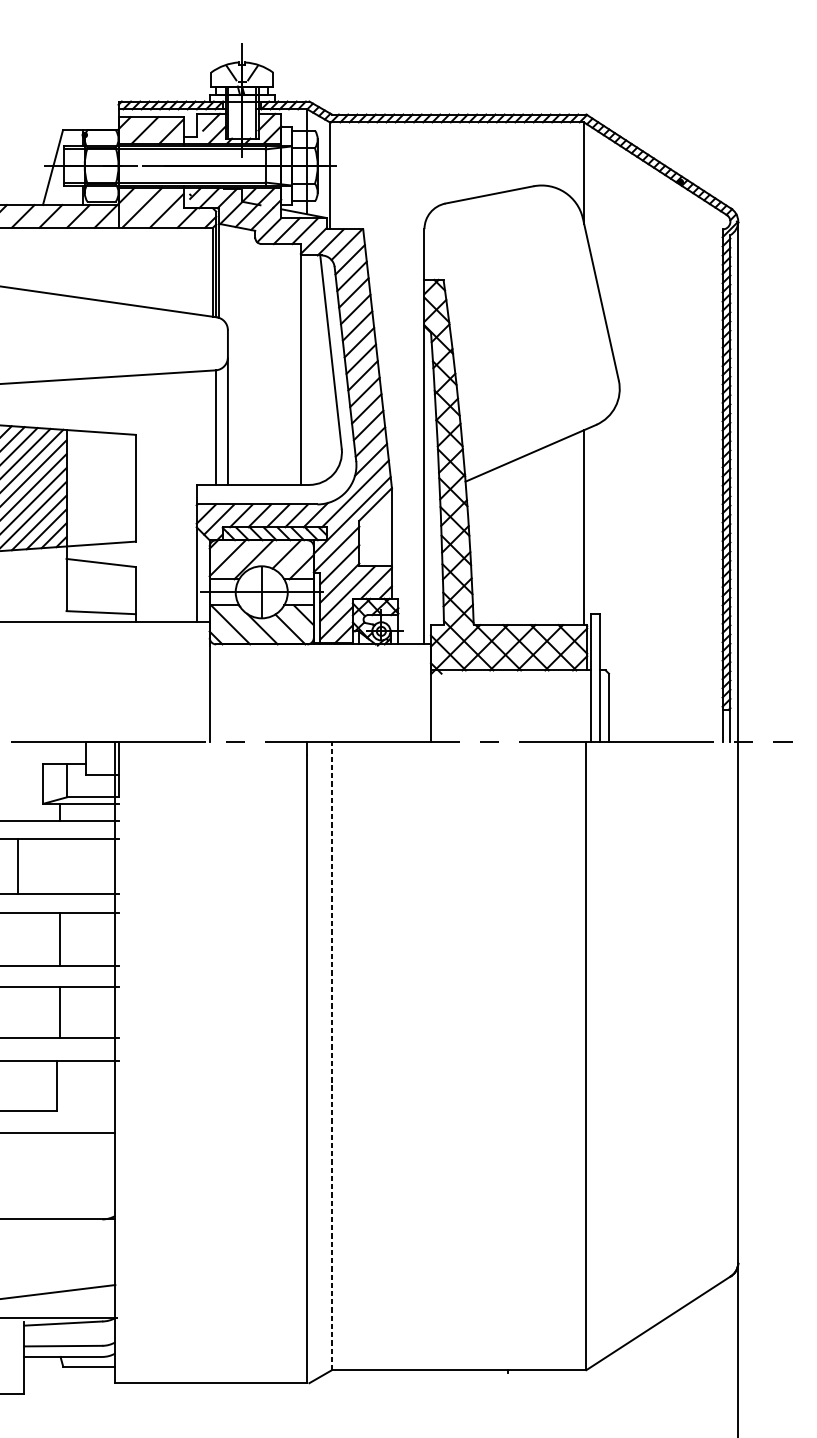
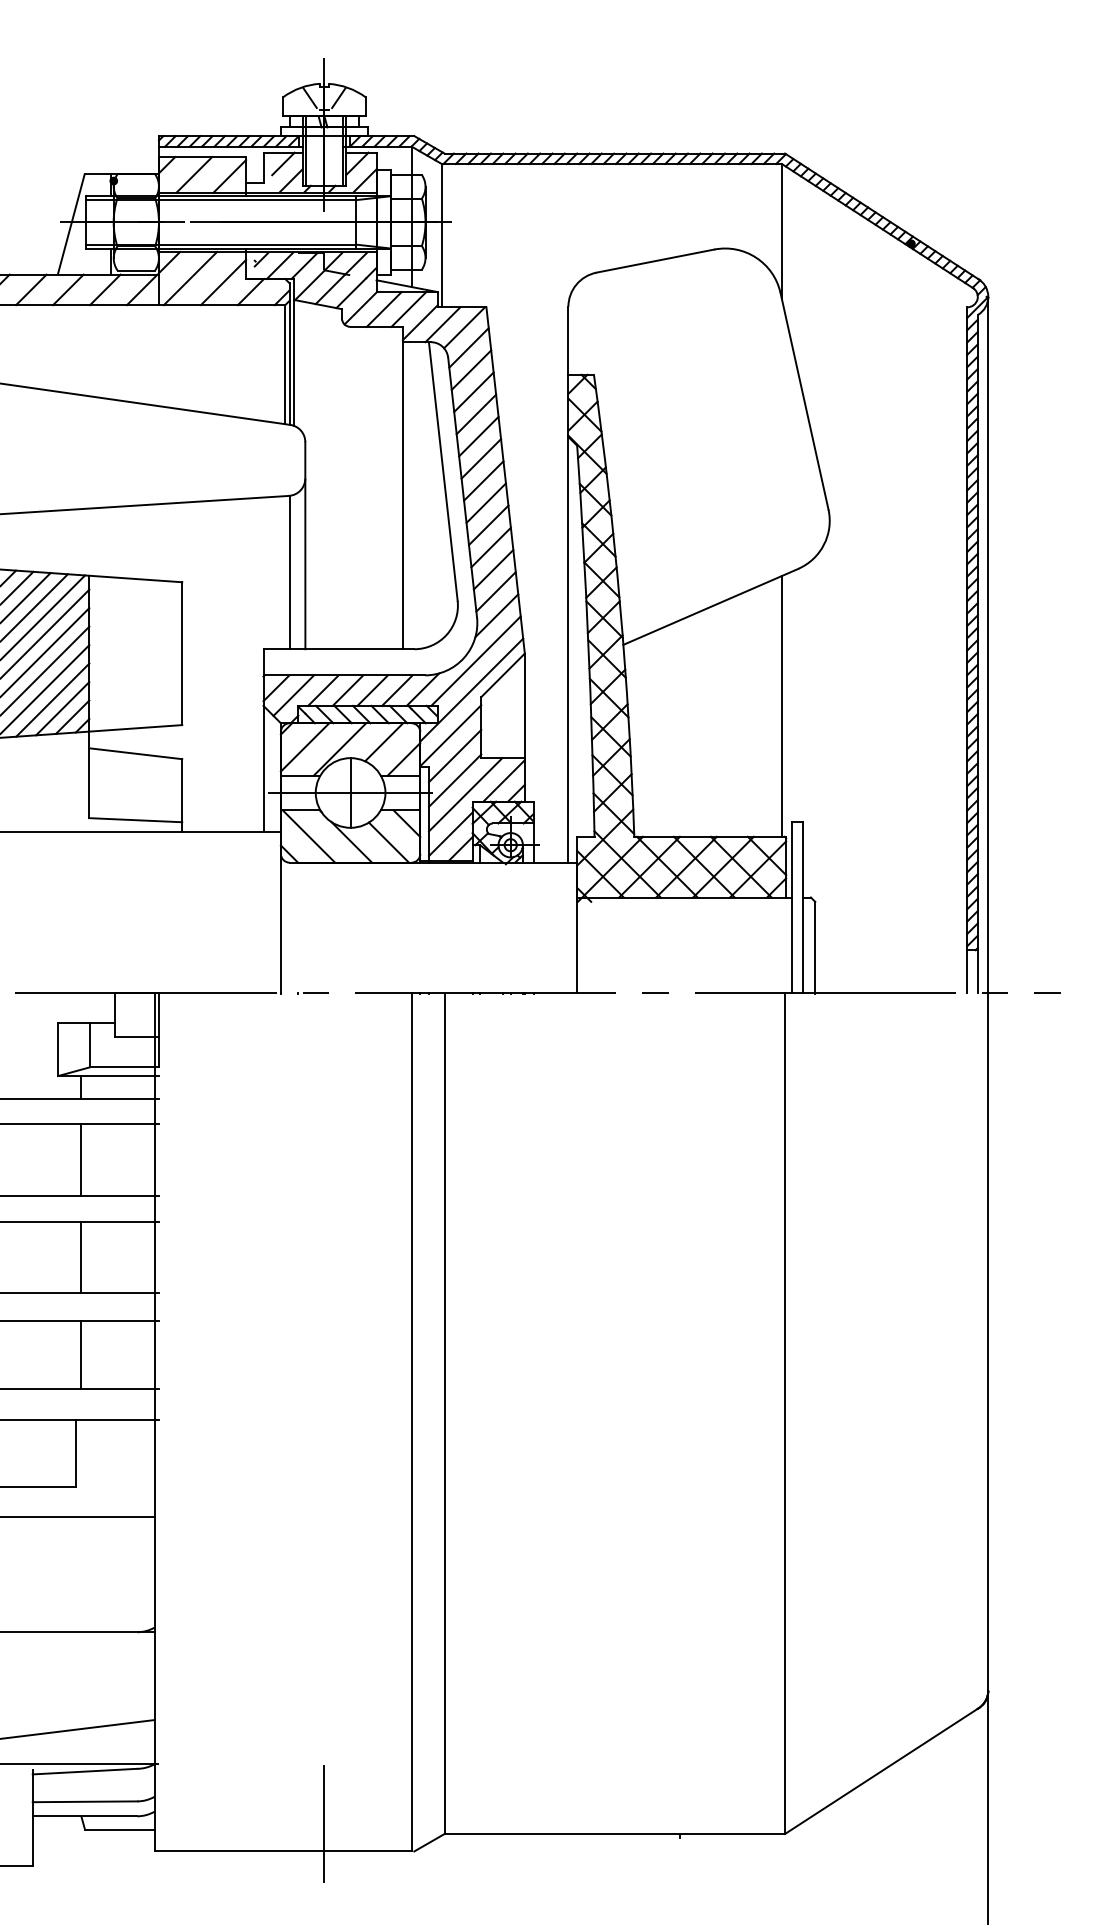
line: (18, 866) -> (80, 1159), moved
line: (331, 1055) -> (444, 1413), dashed -> solid
line: (242, 1362) -> (324, 1823), added

